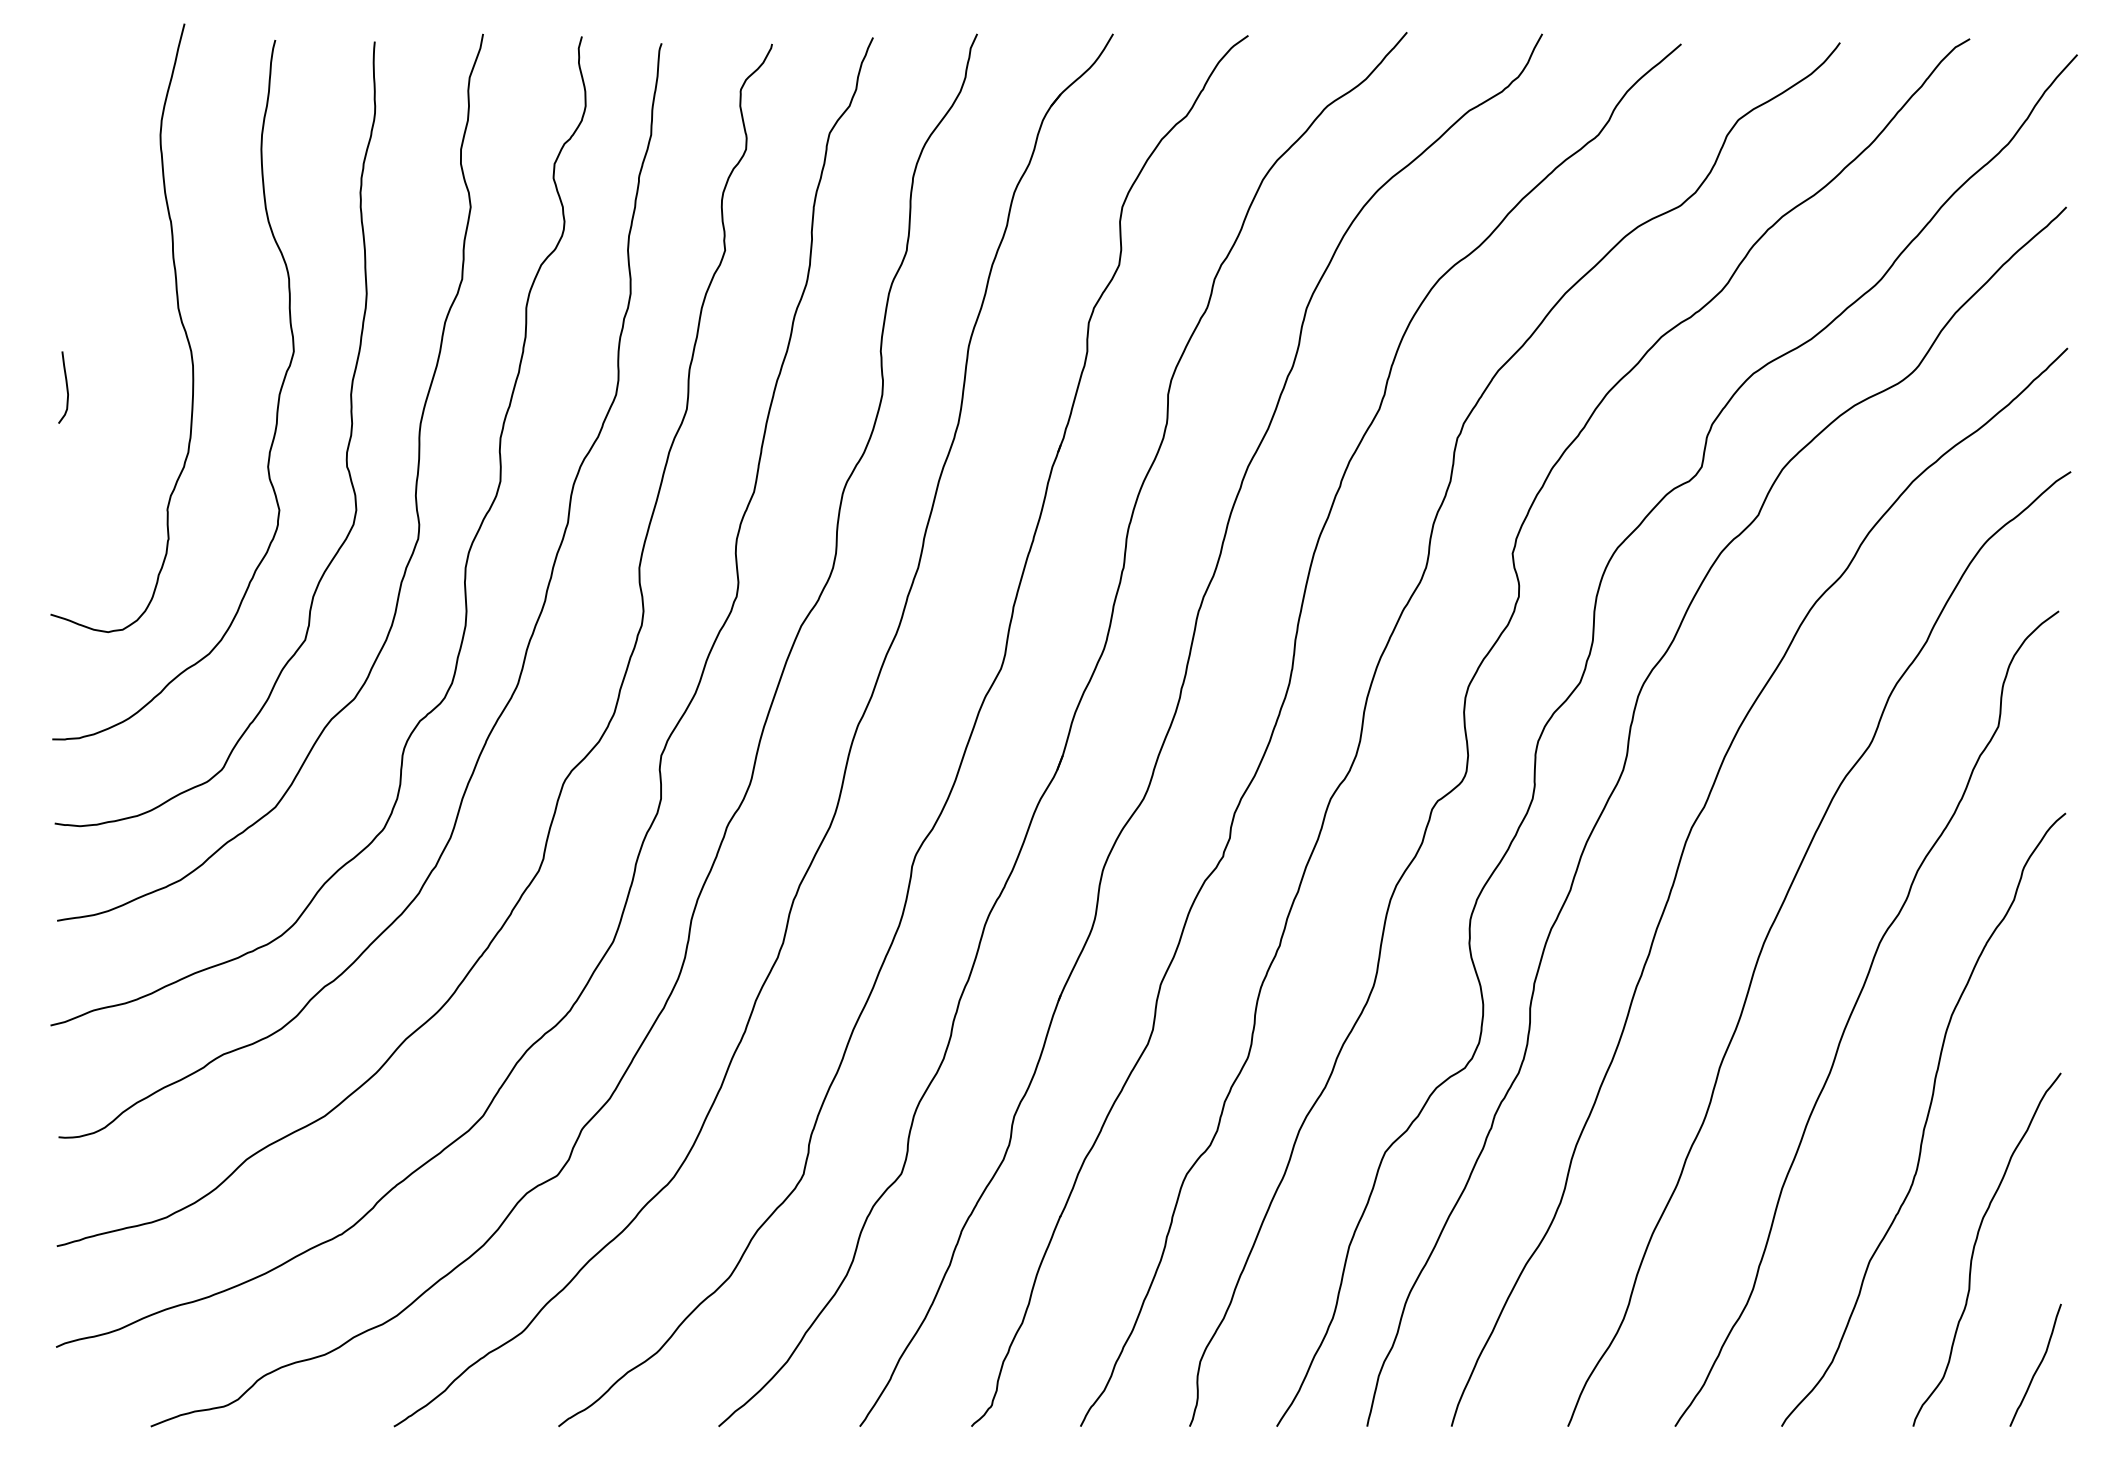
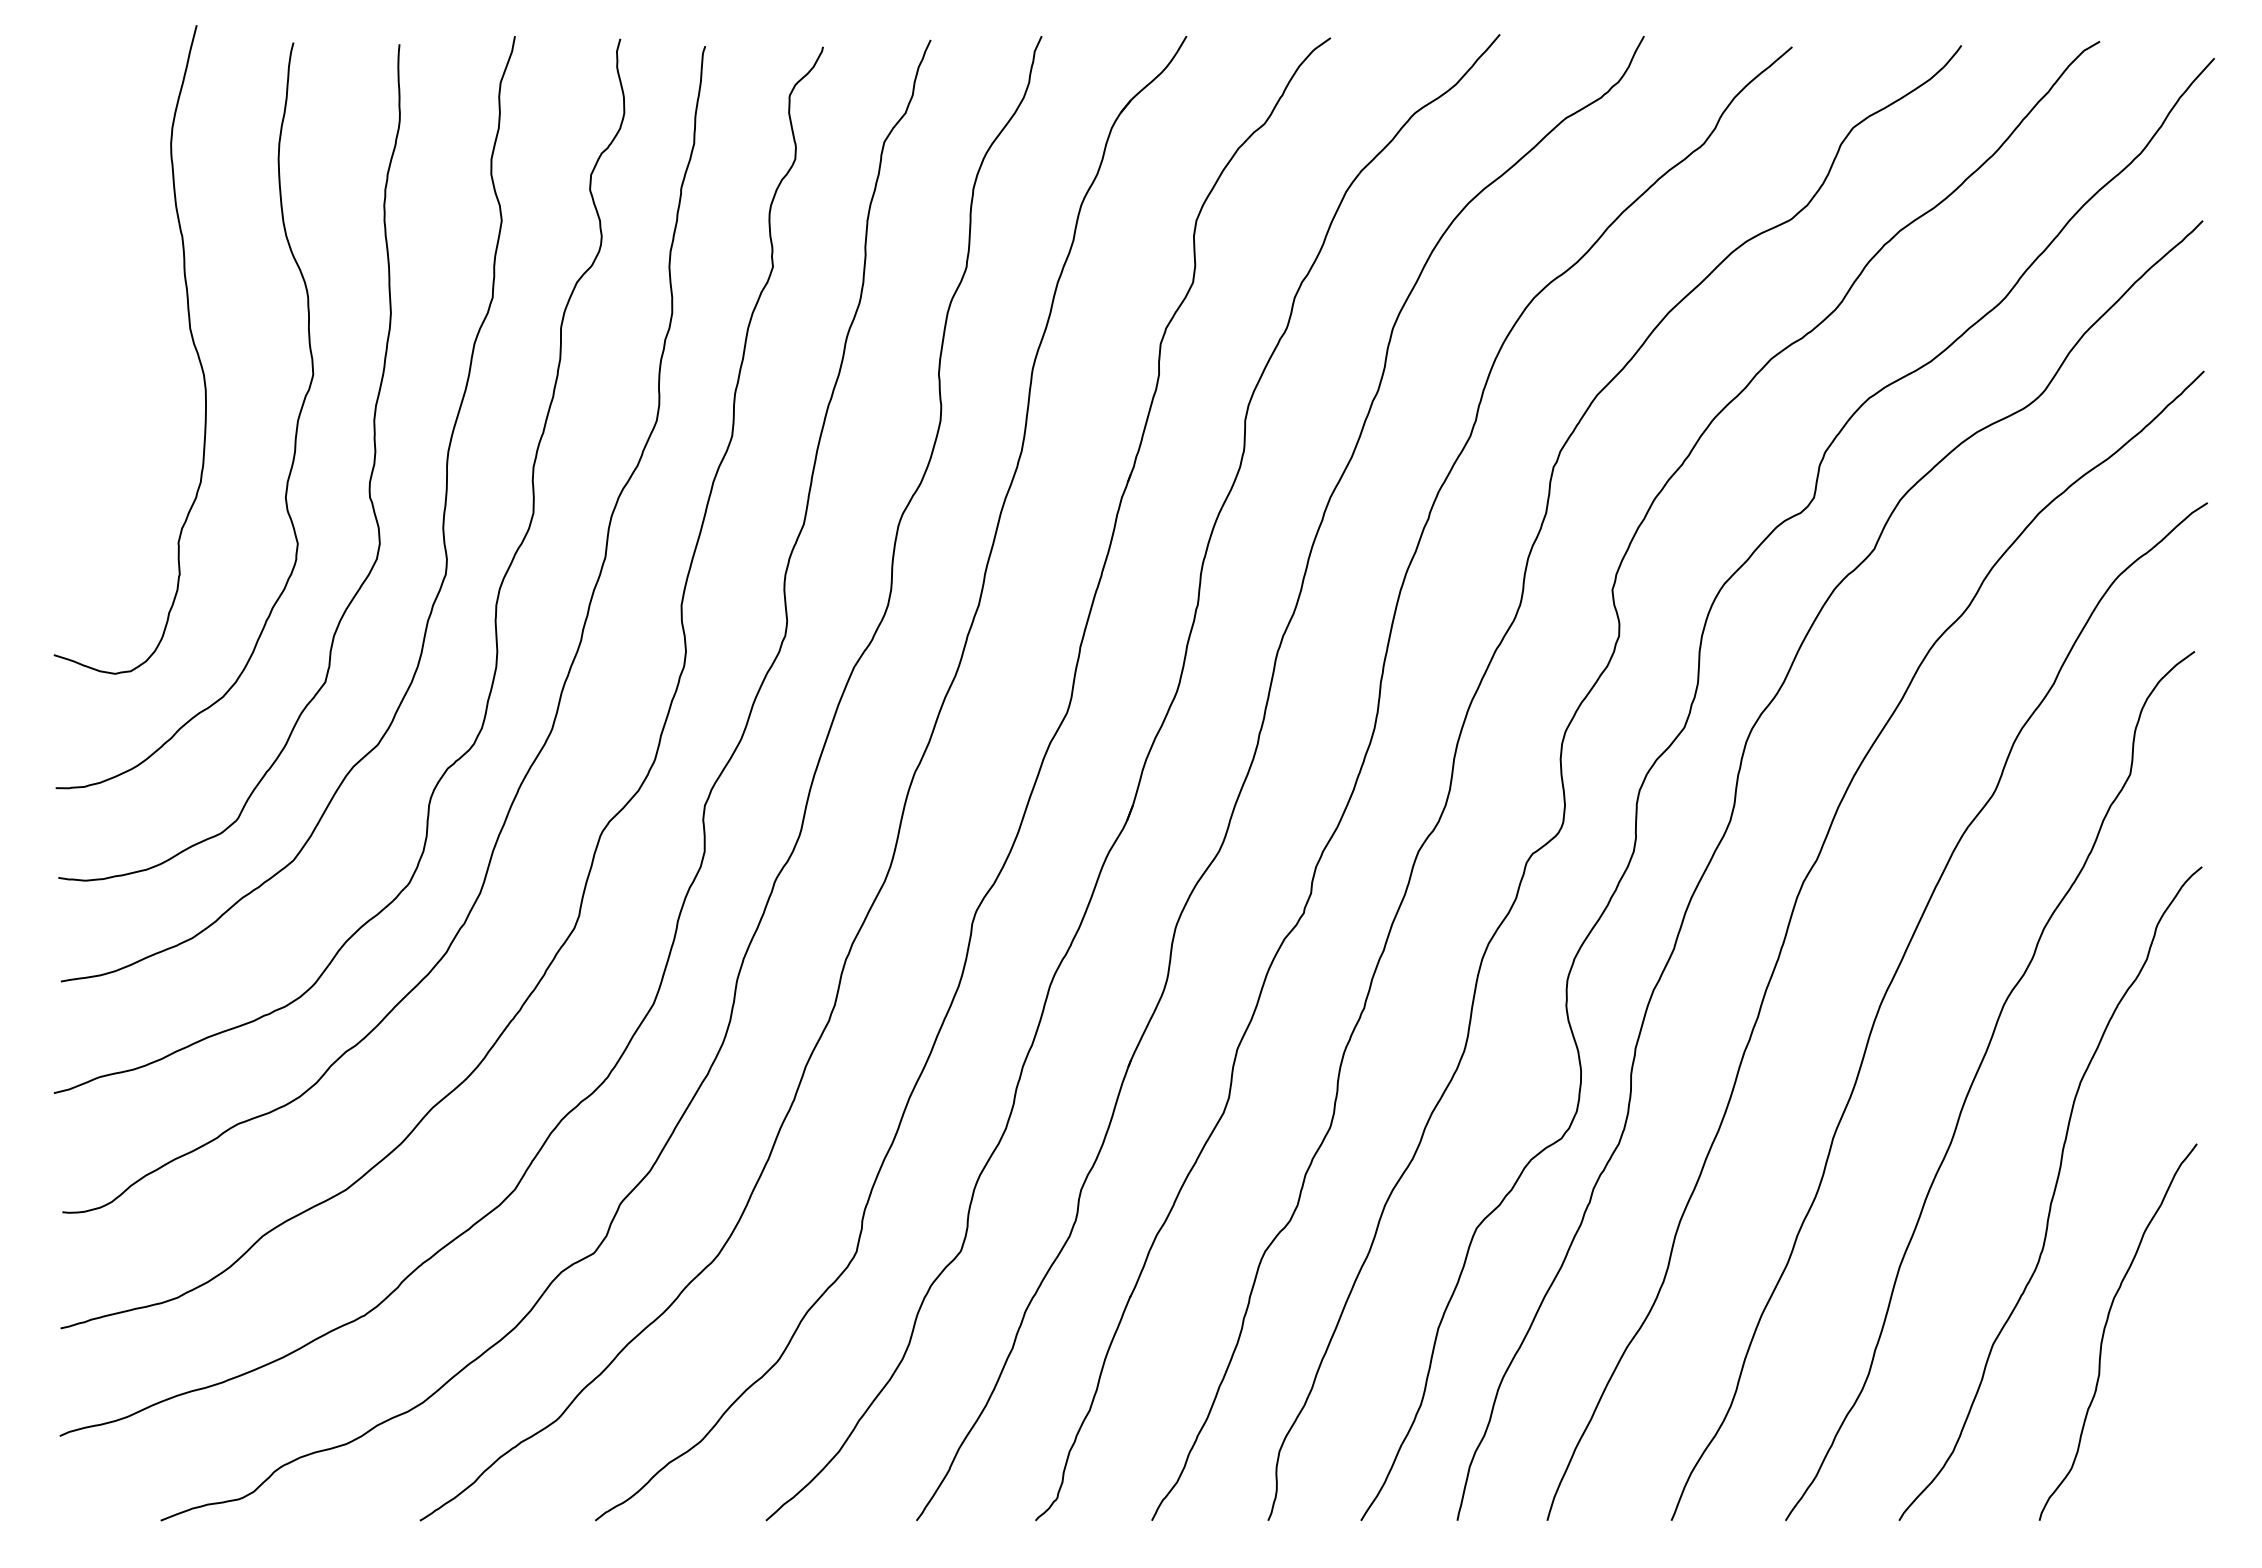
curve: (66, 386) -> (70, 412), removed
curve: (2038, 1366) -> (2172, 1456), removed

